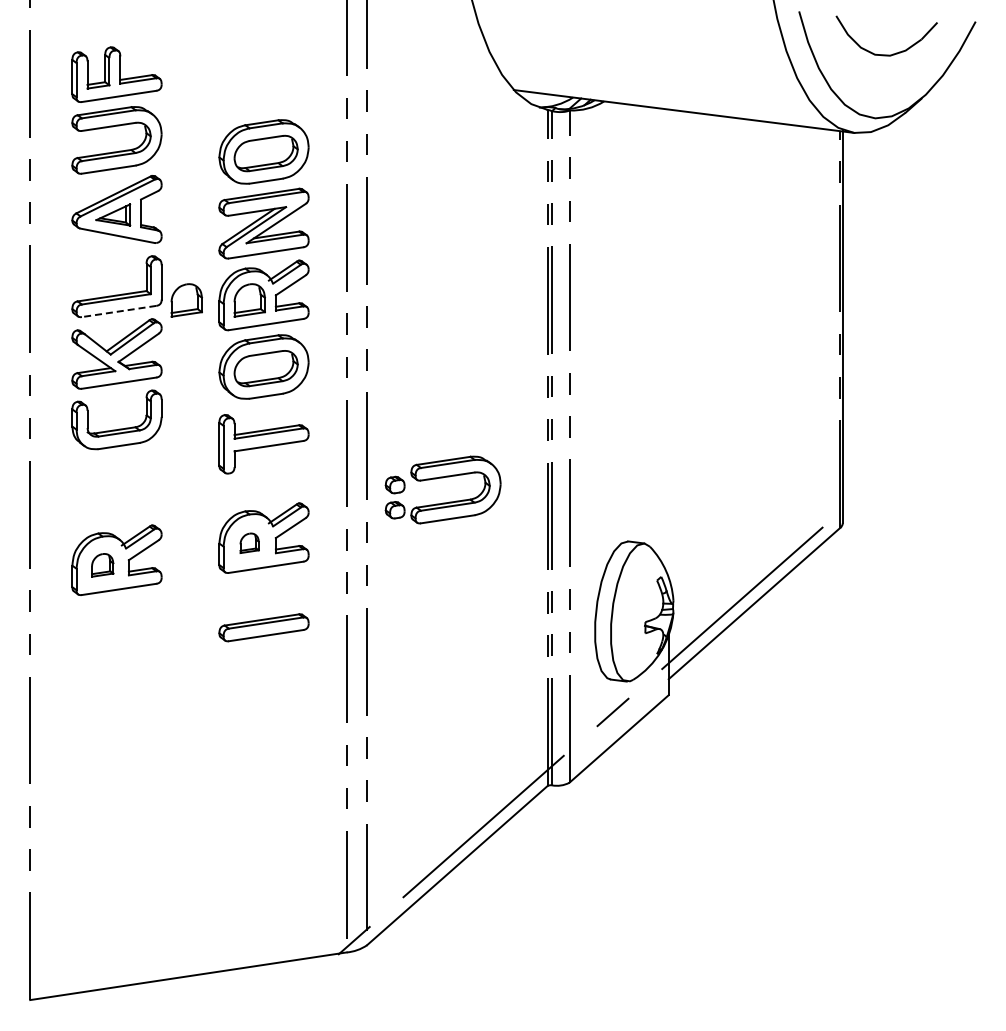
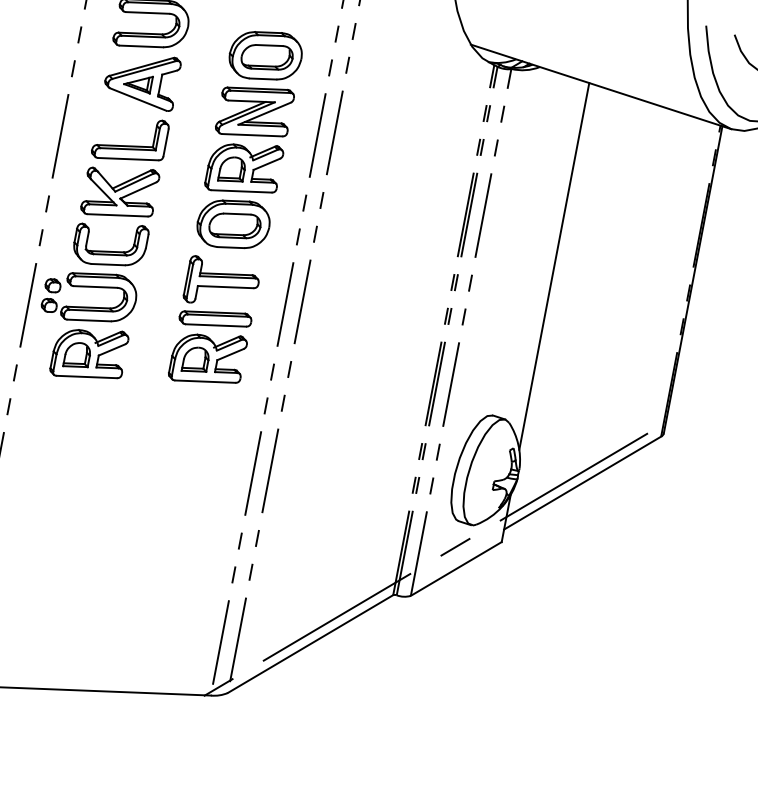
part: (186, 300) -> (182, 160), removed
line: (119, 311) -> (128, 159), dashed -> solid
line: (668, 343) -> (554, 266), added
part: (442, 478) -> (91, 287), moved
part: (249, 543) -> (195, 360), size x1.67
part: (102, 565) -> (77, 355), size x1.43
part: (263, 627) -> (215, 318), moved

